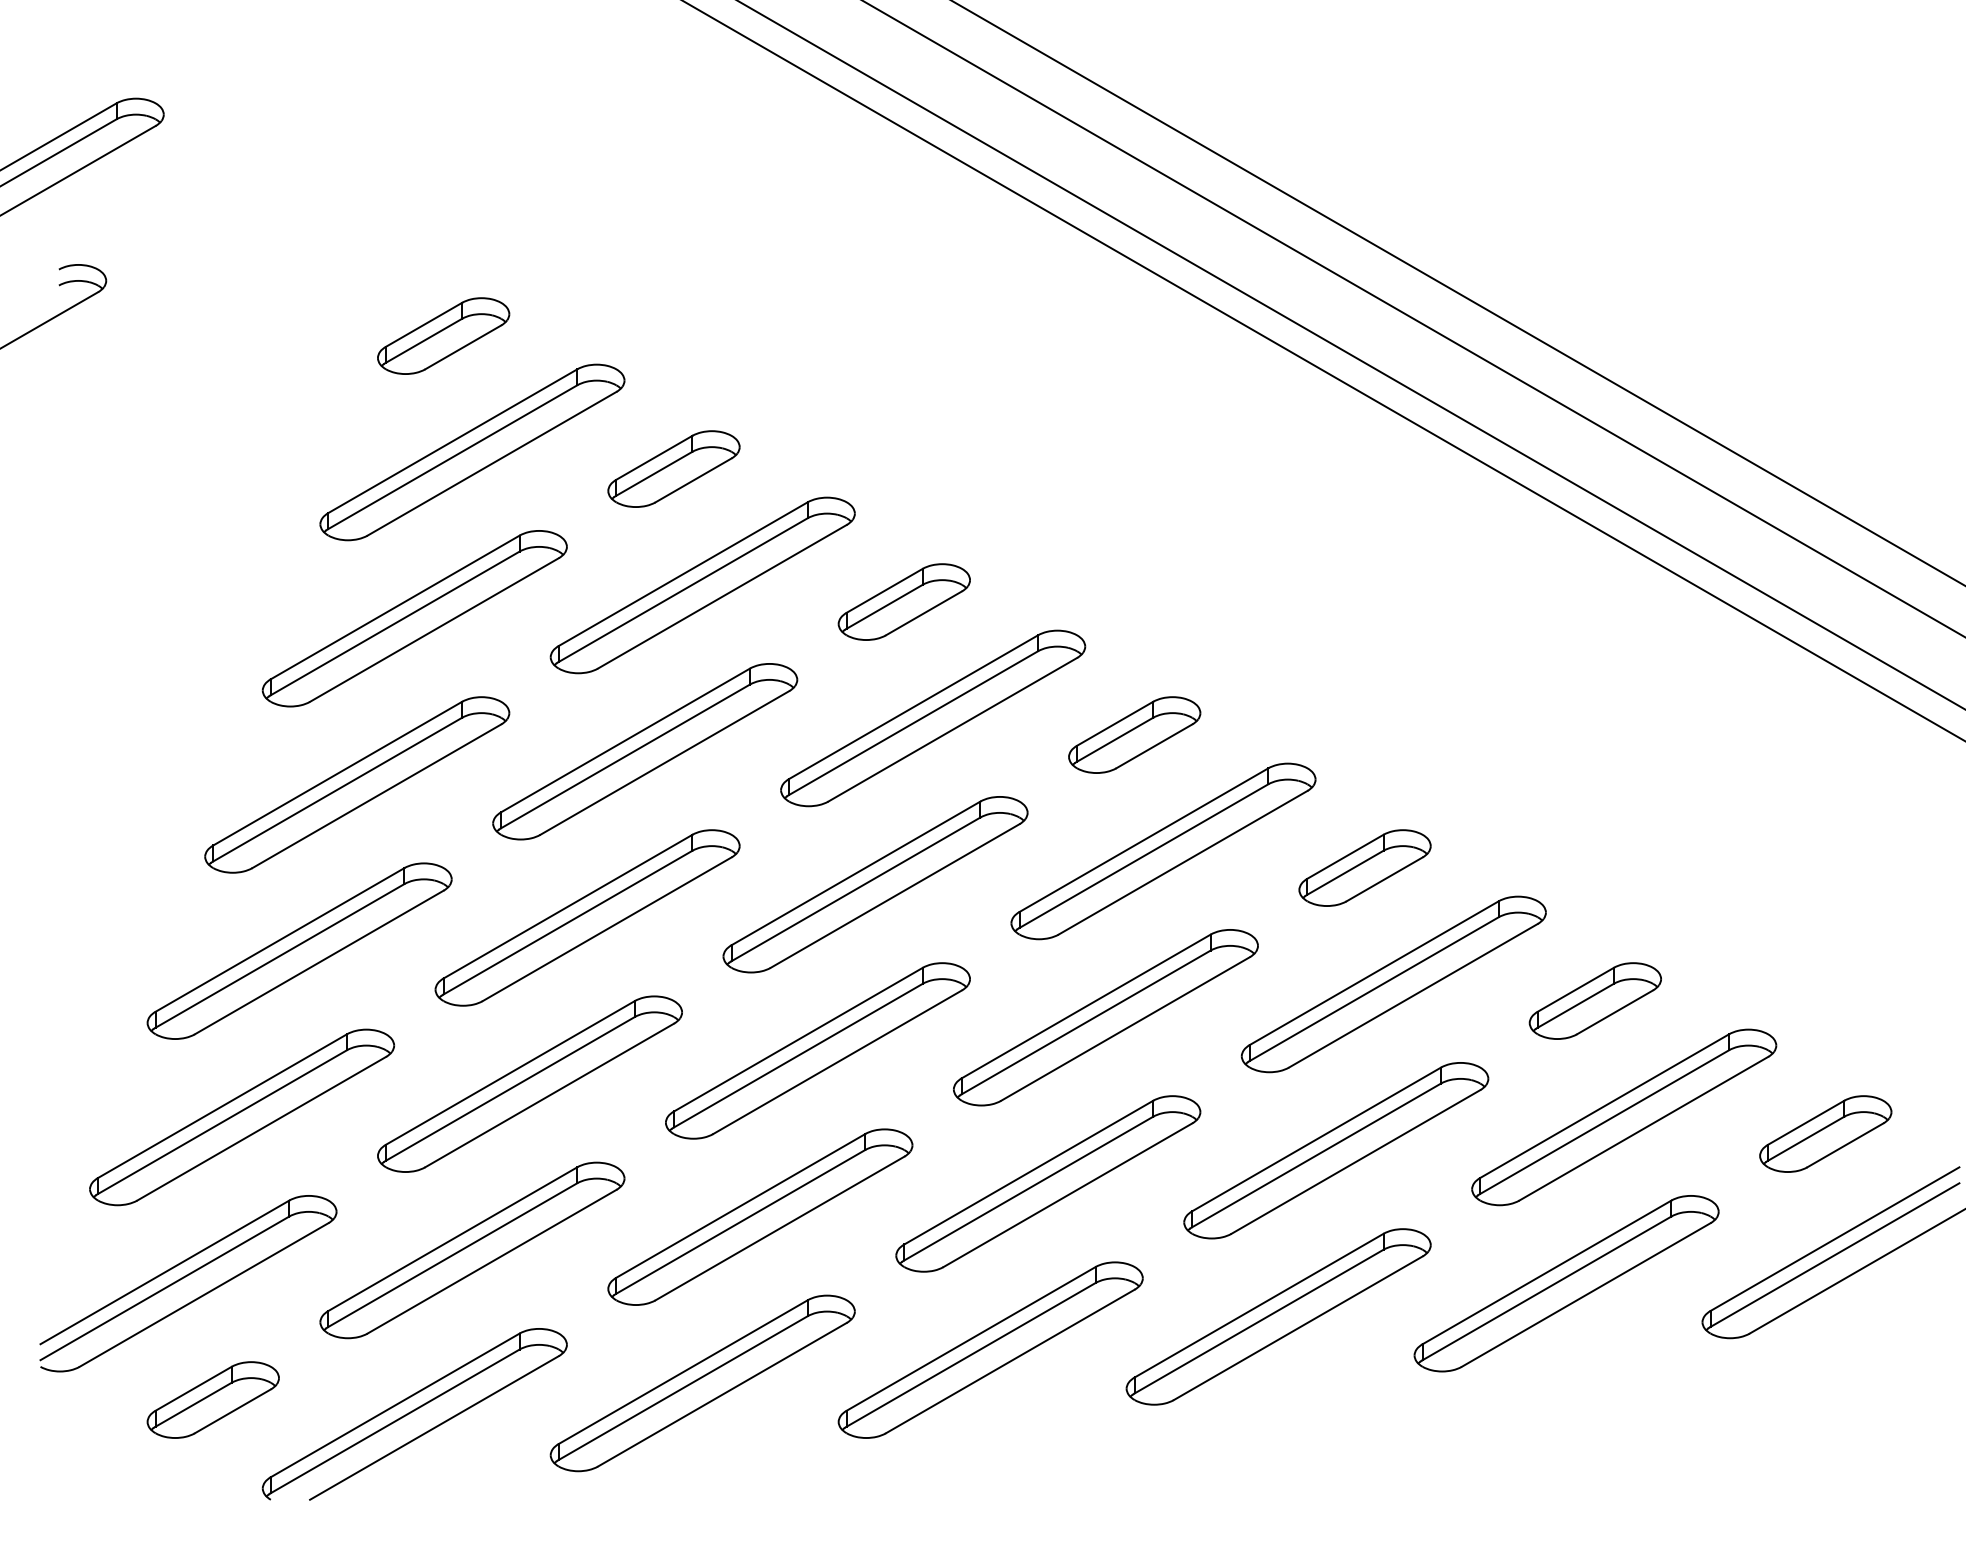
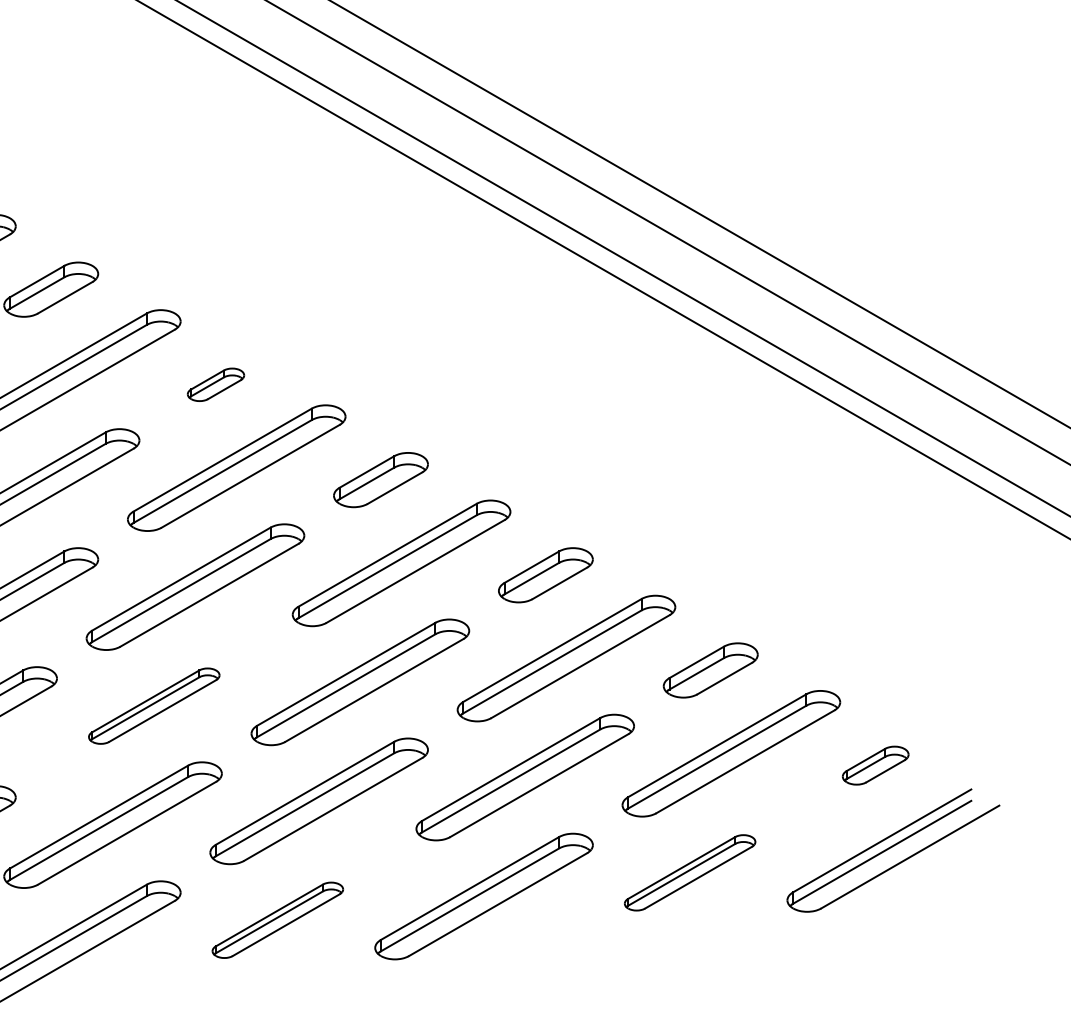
part: (903, 601) -> (215, 384), size x0.6
part: (817, 1050) -> (153, 705), size x0.6
part: (1825, 1133) -> (875, 765), size x0.7
part: (1566, 1283) -> (690, 872), size x0.6
part: (990, 1349) -> (277, 919), size x0.6

